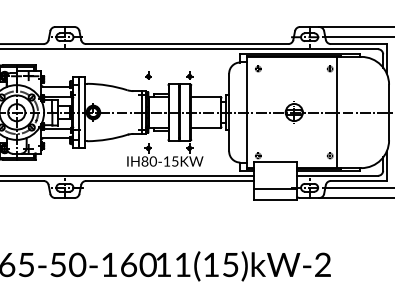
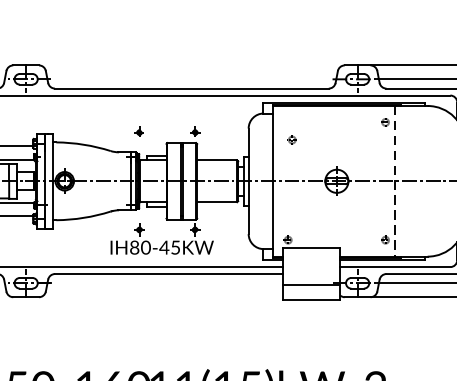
part: (258, 68) -> (292, 139), moved
line: (337, 112) -> (395, 181), solid -> dashed
text: (166, 161) -> (163, 247), IH80-15KW -> IH80-45KW

